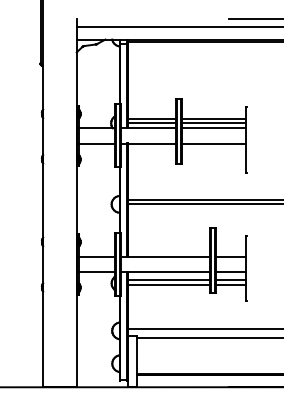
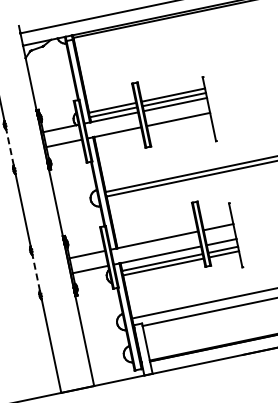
line: (43, 136) -> (10, 147), solid -> dashed
line: (43, 264) -> (36, 272), solid -> dashed

